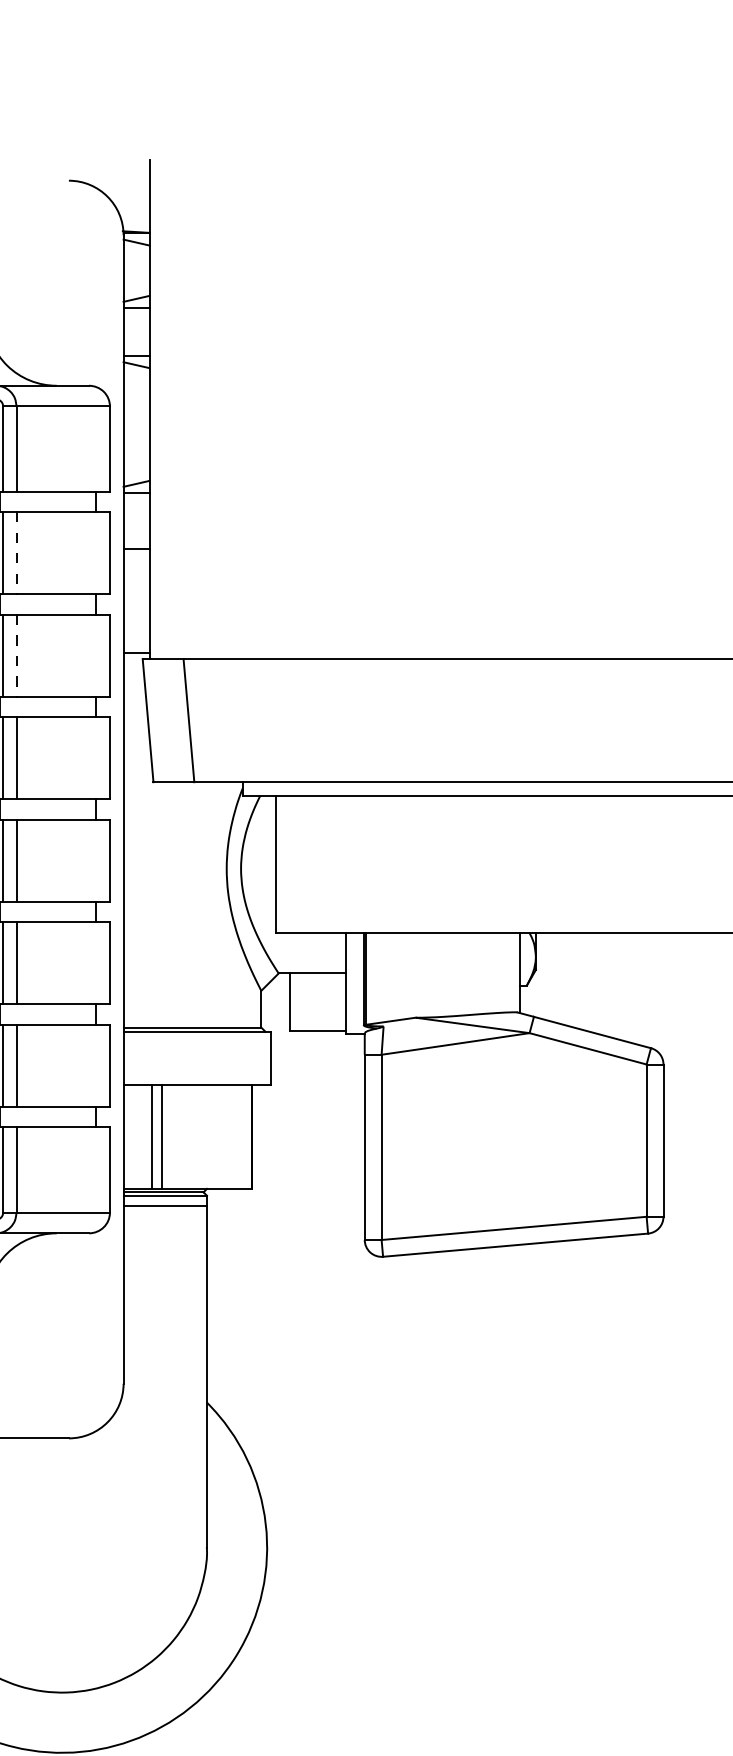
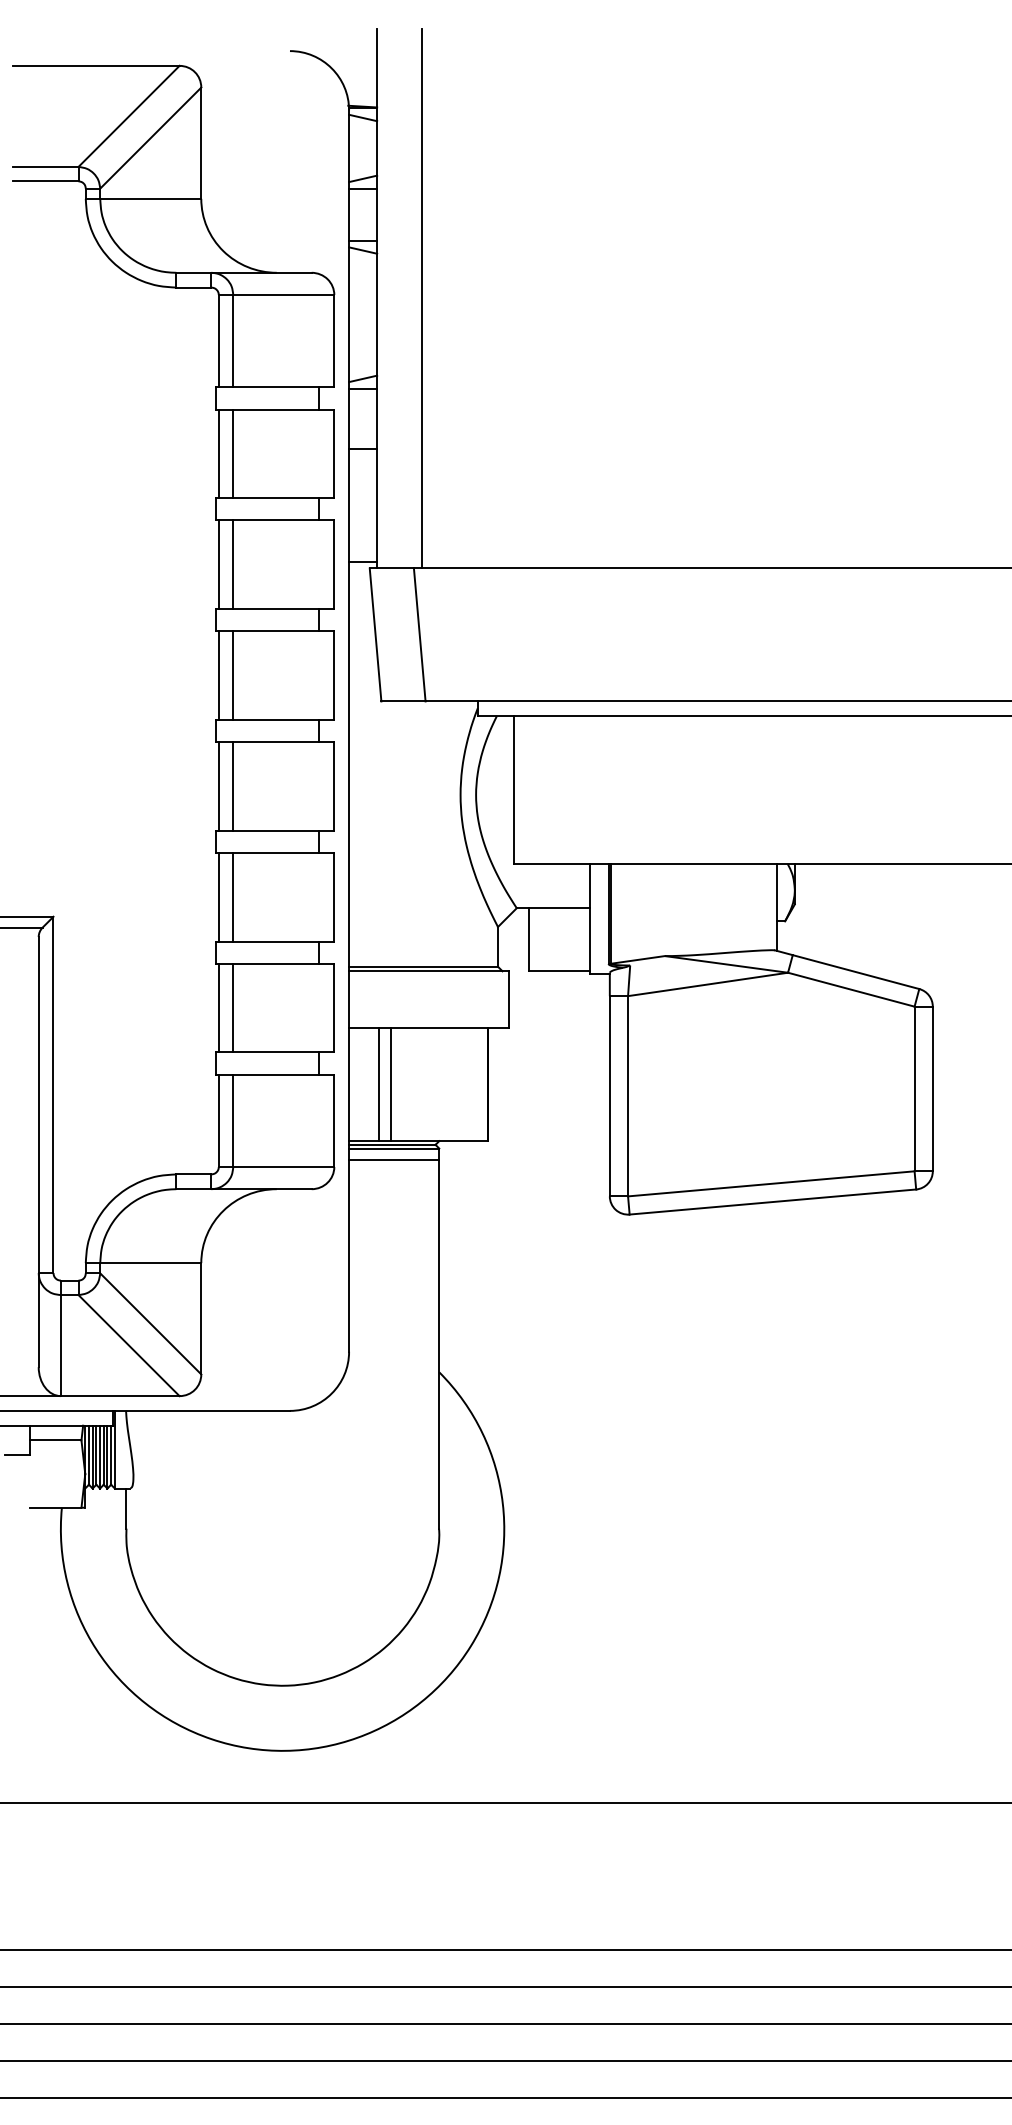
line: (190, 409) -> (421, 298), added
line: (16, 553) -> (233, 454), dashed -> solid
line: (16, 656) -> (233, 565), dashed -> solid

